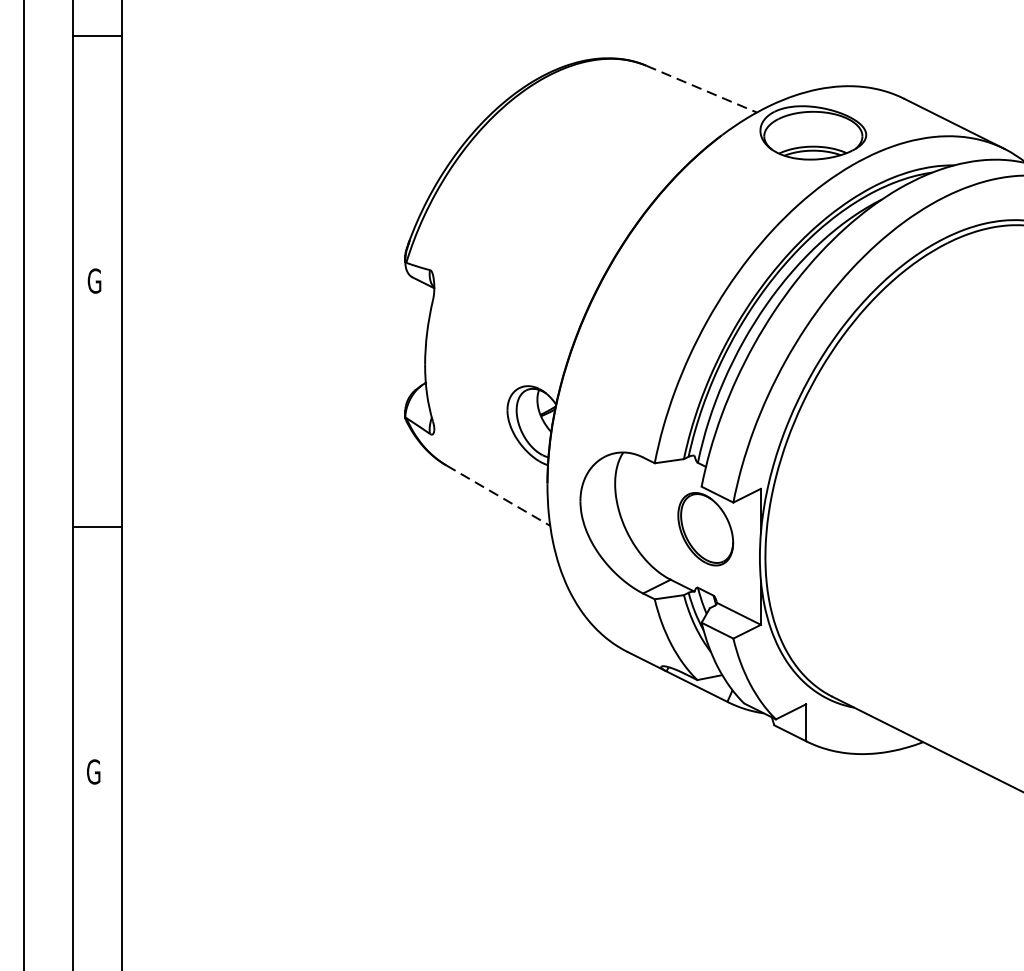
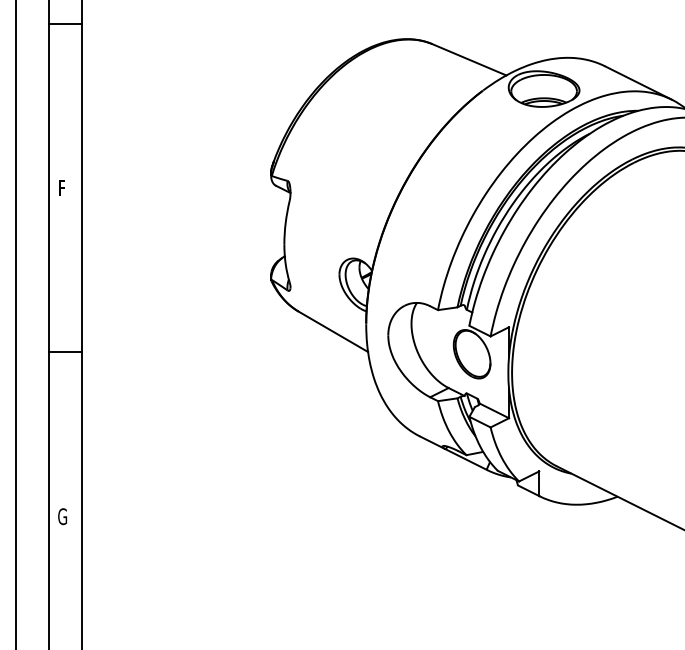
line: (701, 90) -> (469, 60), dashed -> solid
text: (93, 279) -> (62, 187), G -> F
line: (498, 496) -> (333, 332), dashed -> solid

